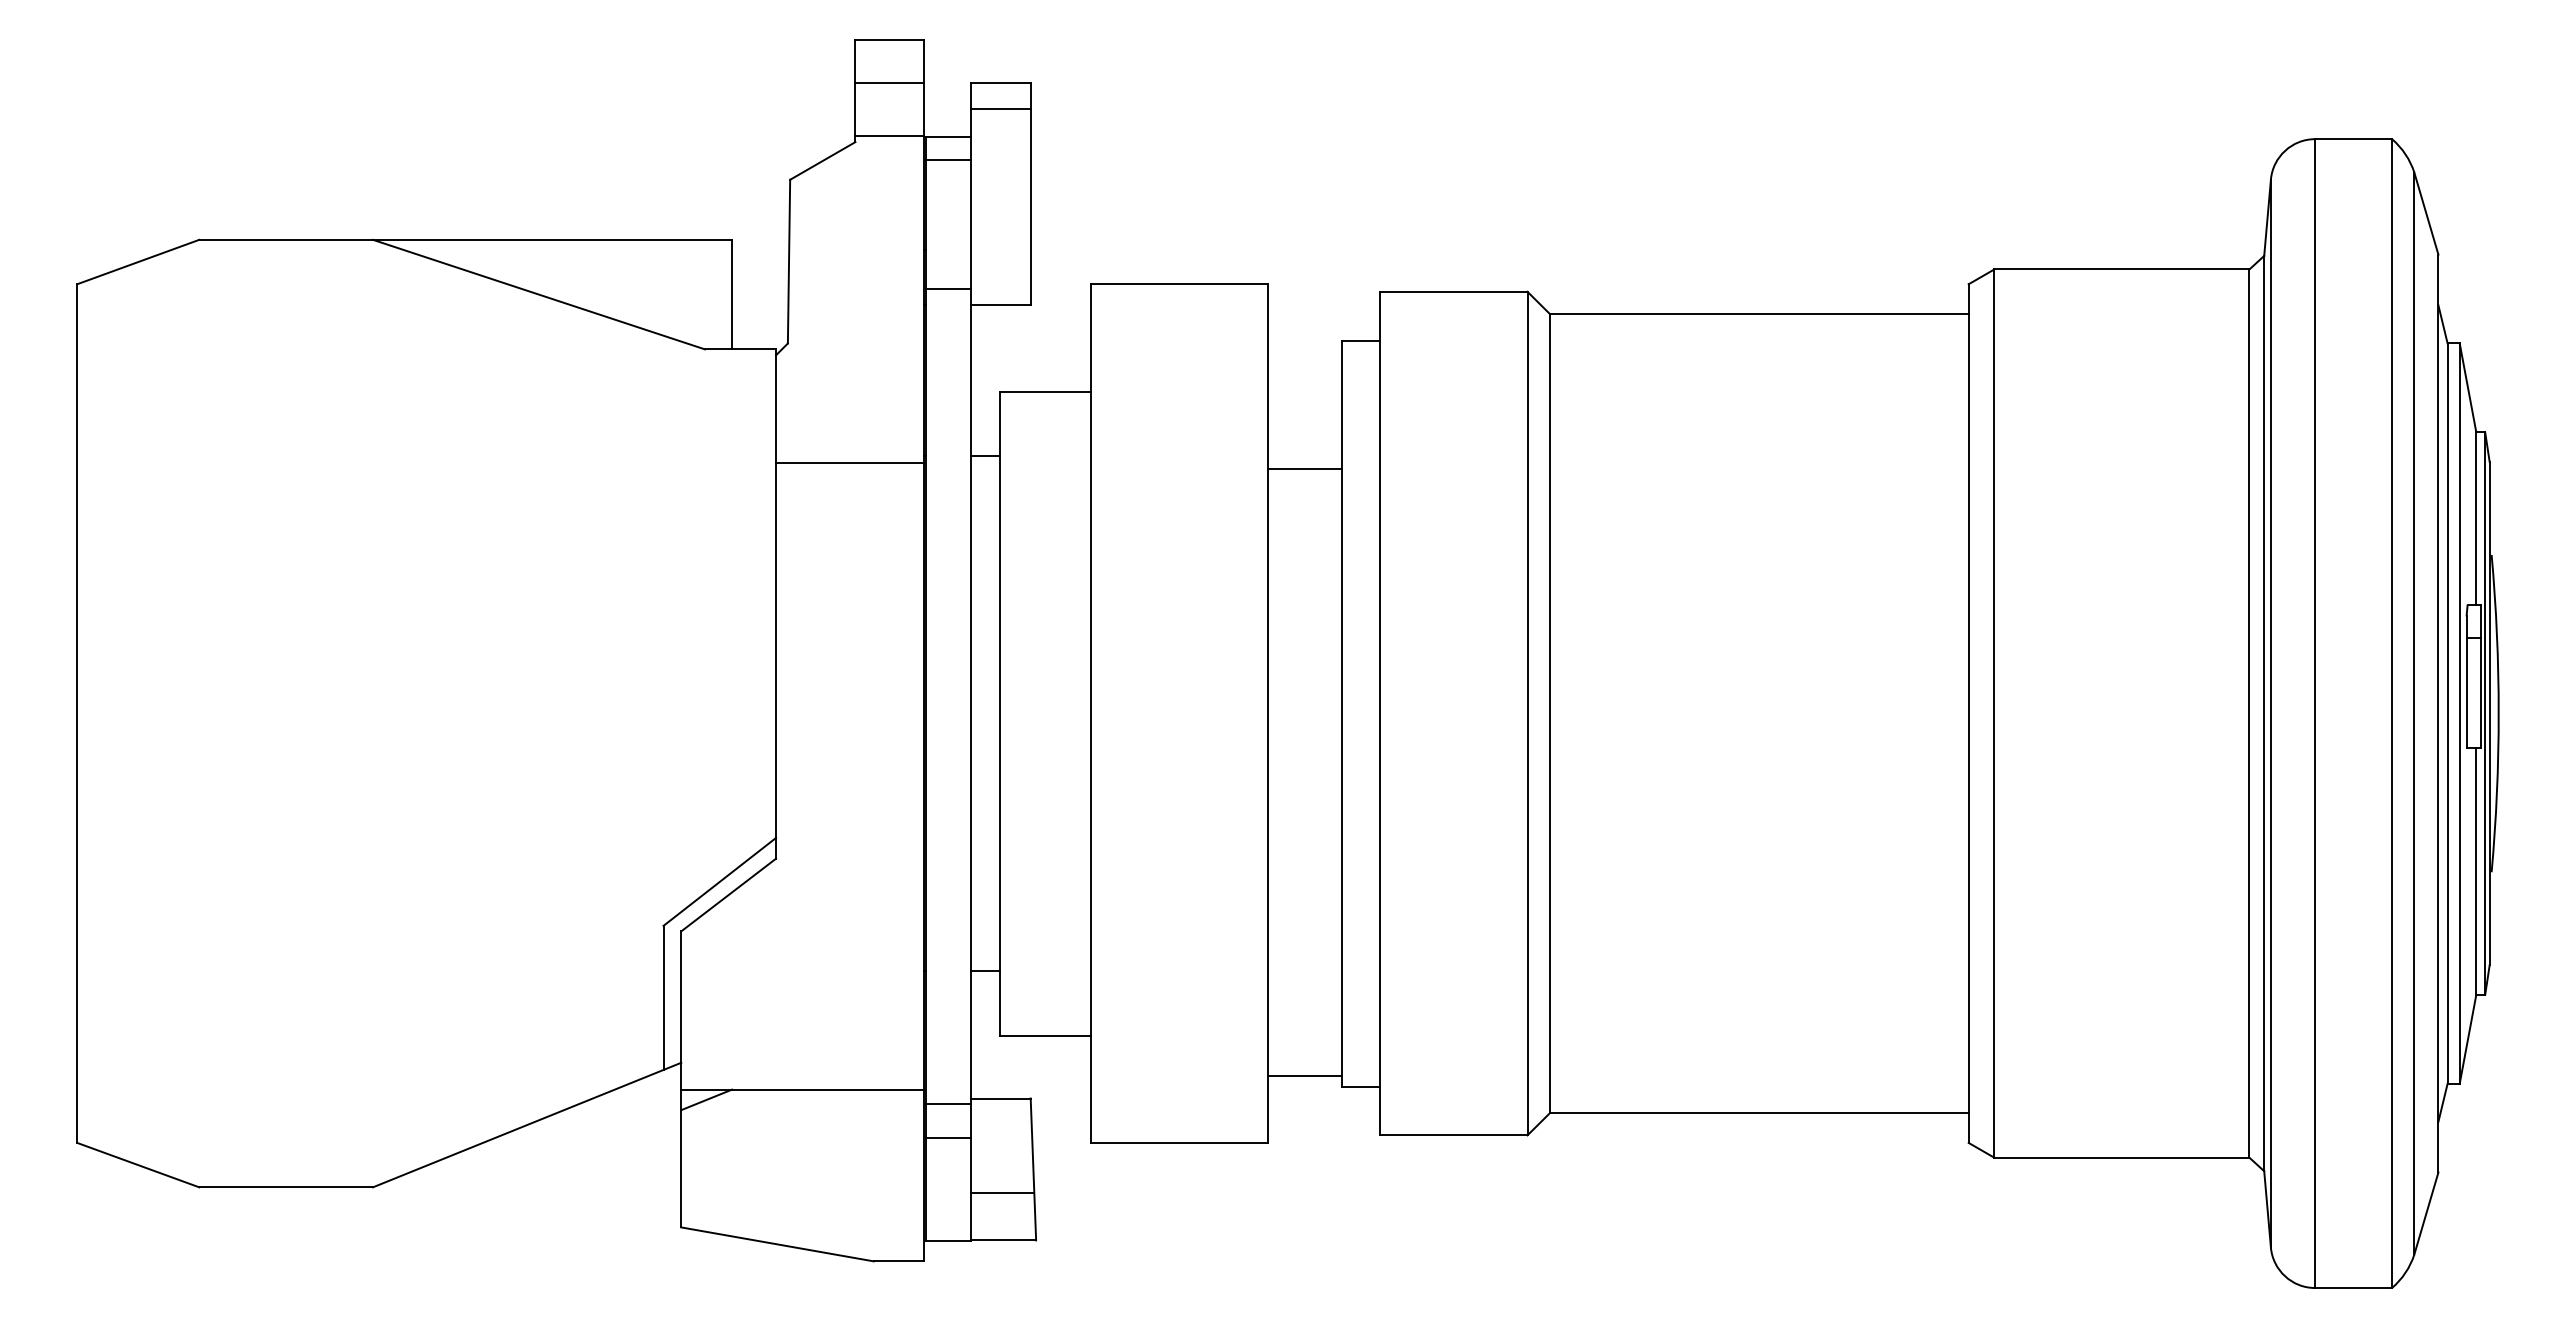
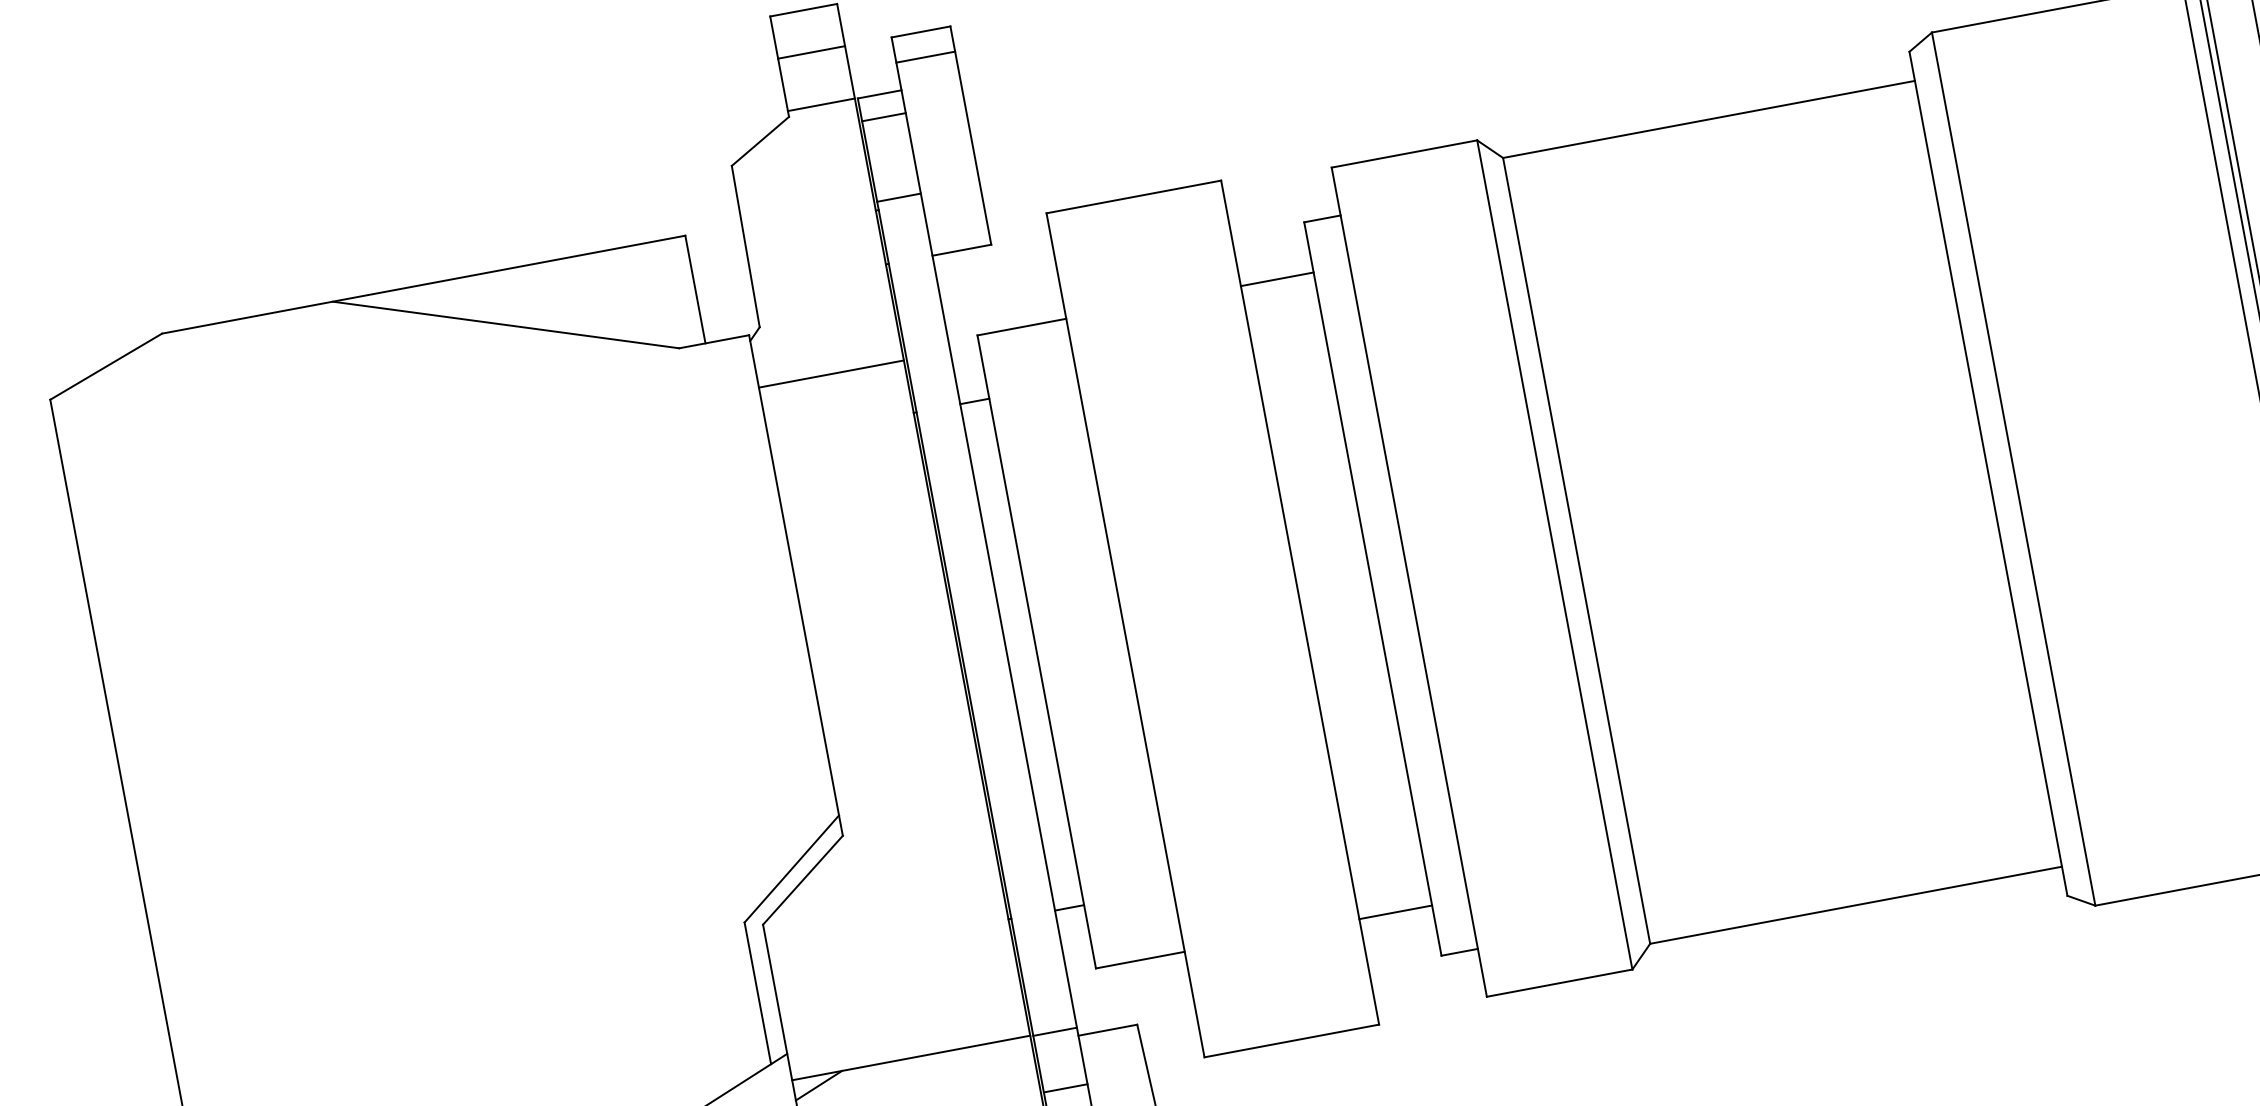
line: (948, 288) -> (898, 197), moved
line: (849, 462) -> (831, 373), moved
line: (1305, 468) -> (1277, 279), moved
line: (1305, 1075) -> (1395, 912), moved
line: (948, 1103) -> (1065, 1087), moved
line: (948, 1138) -> (1054, 1031), moved

